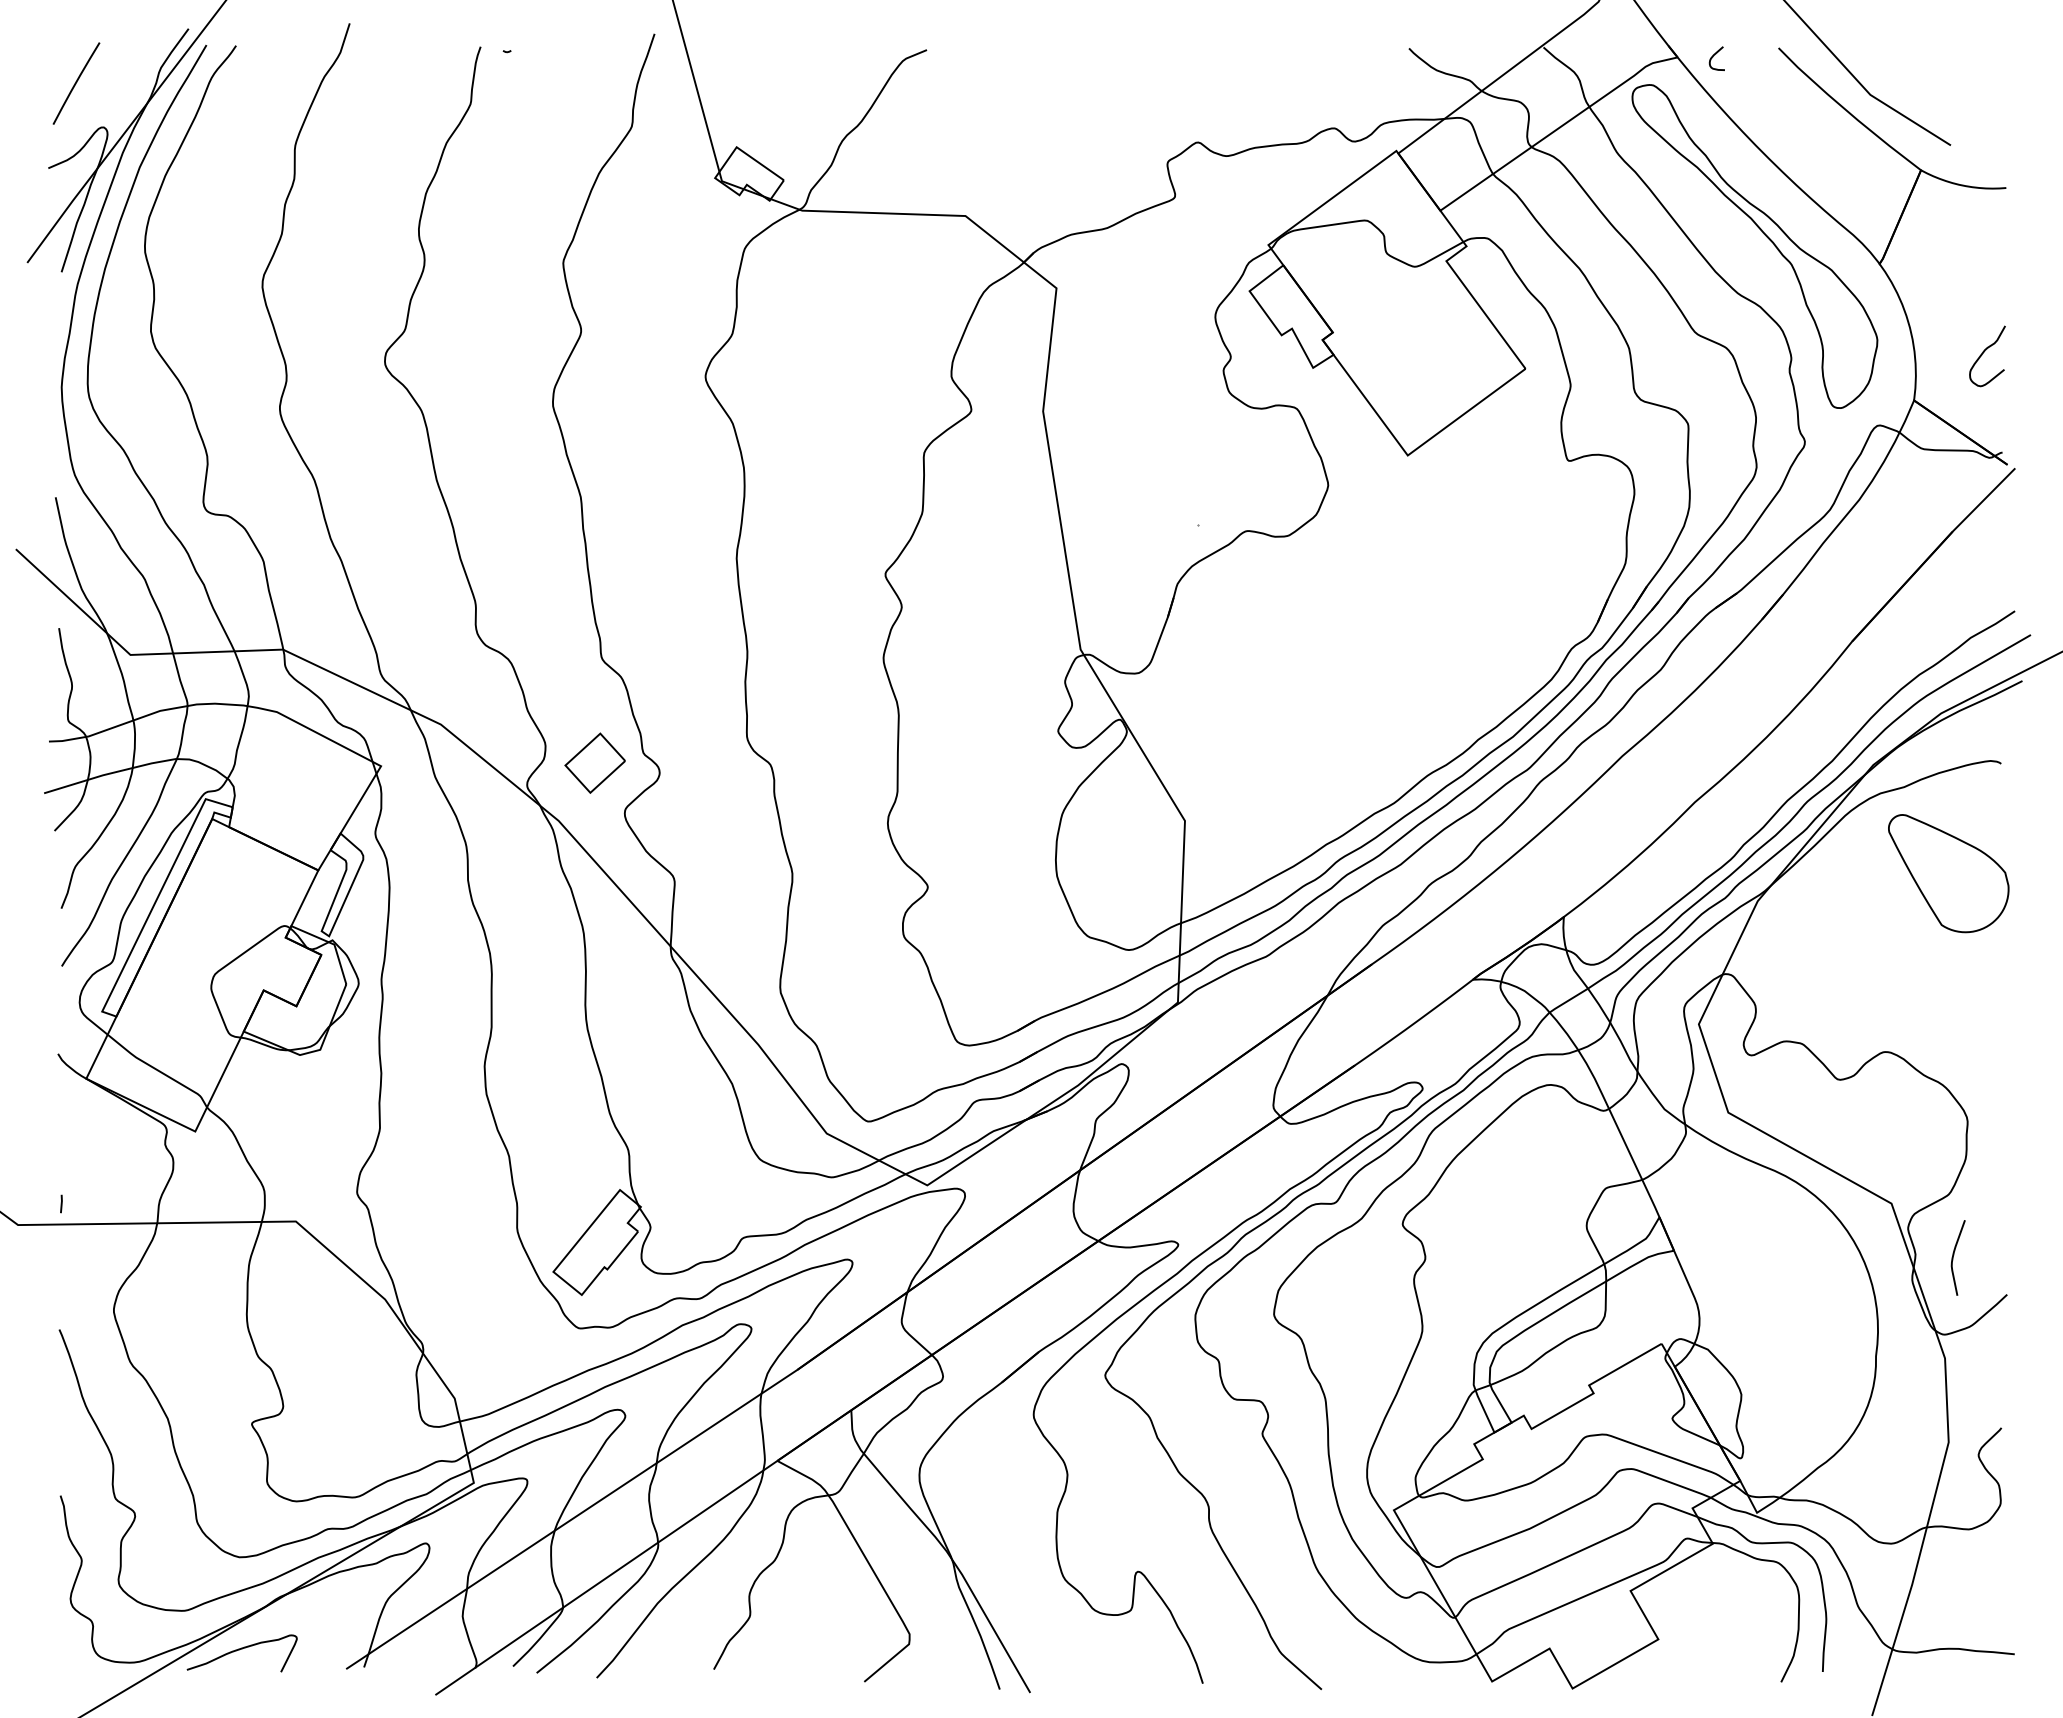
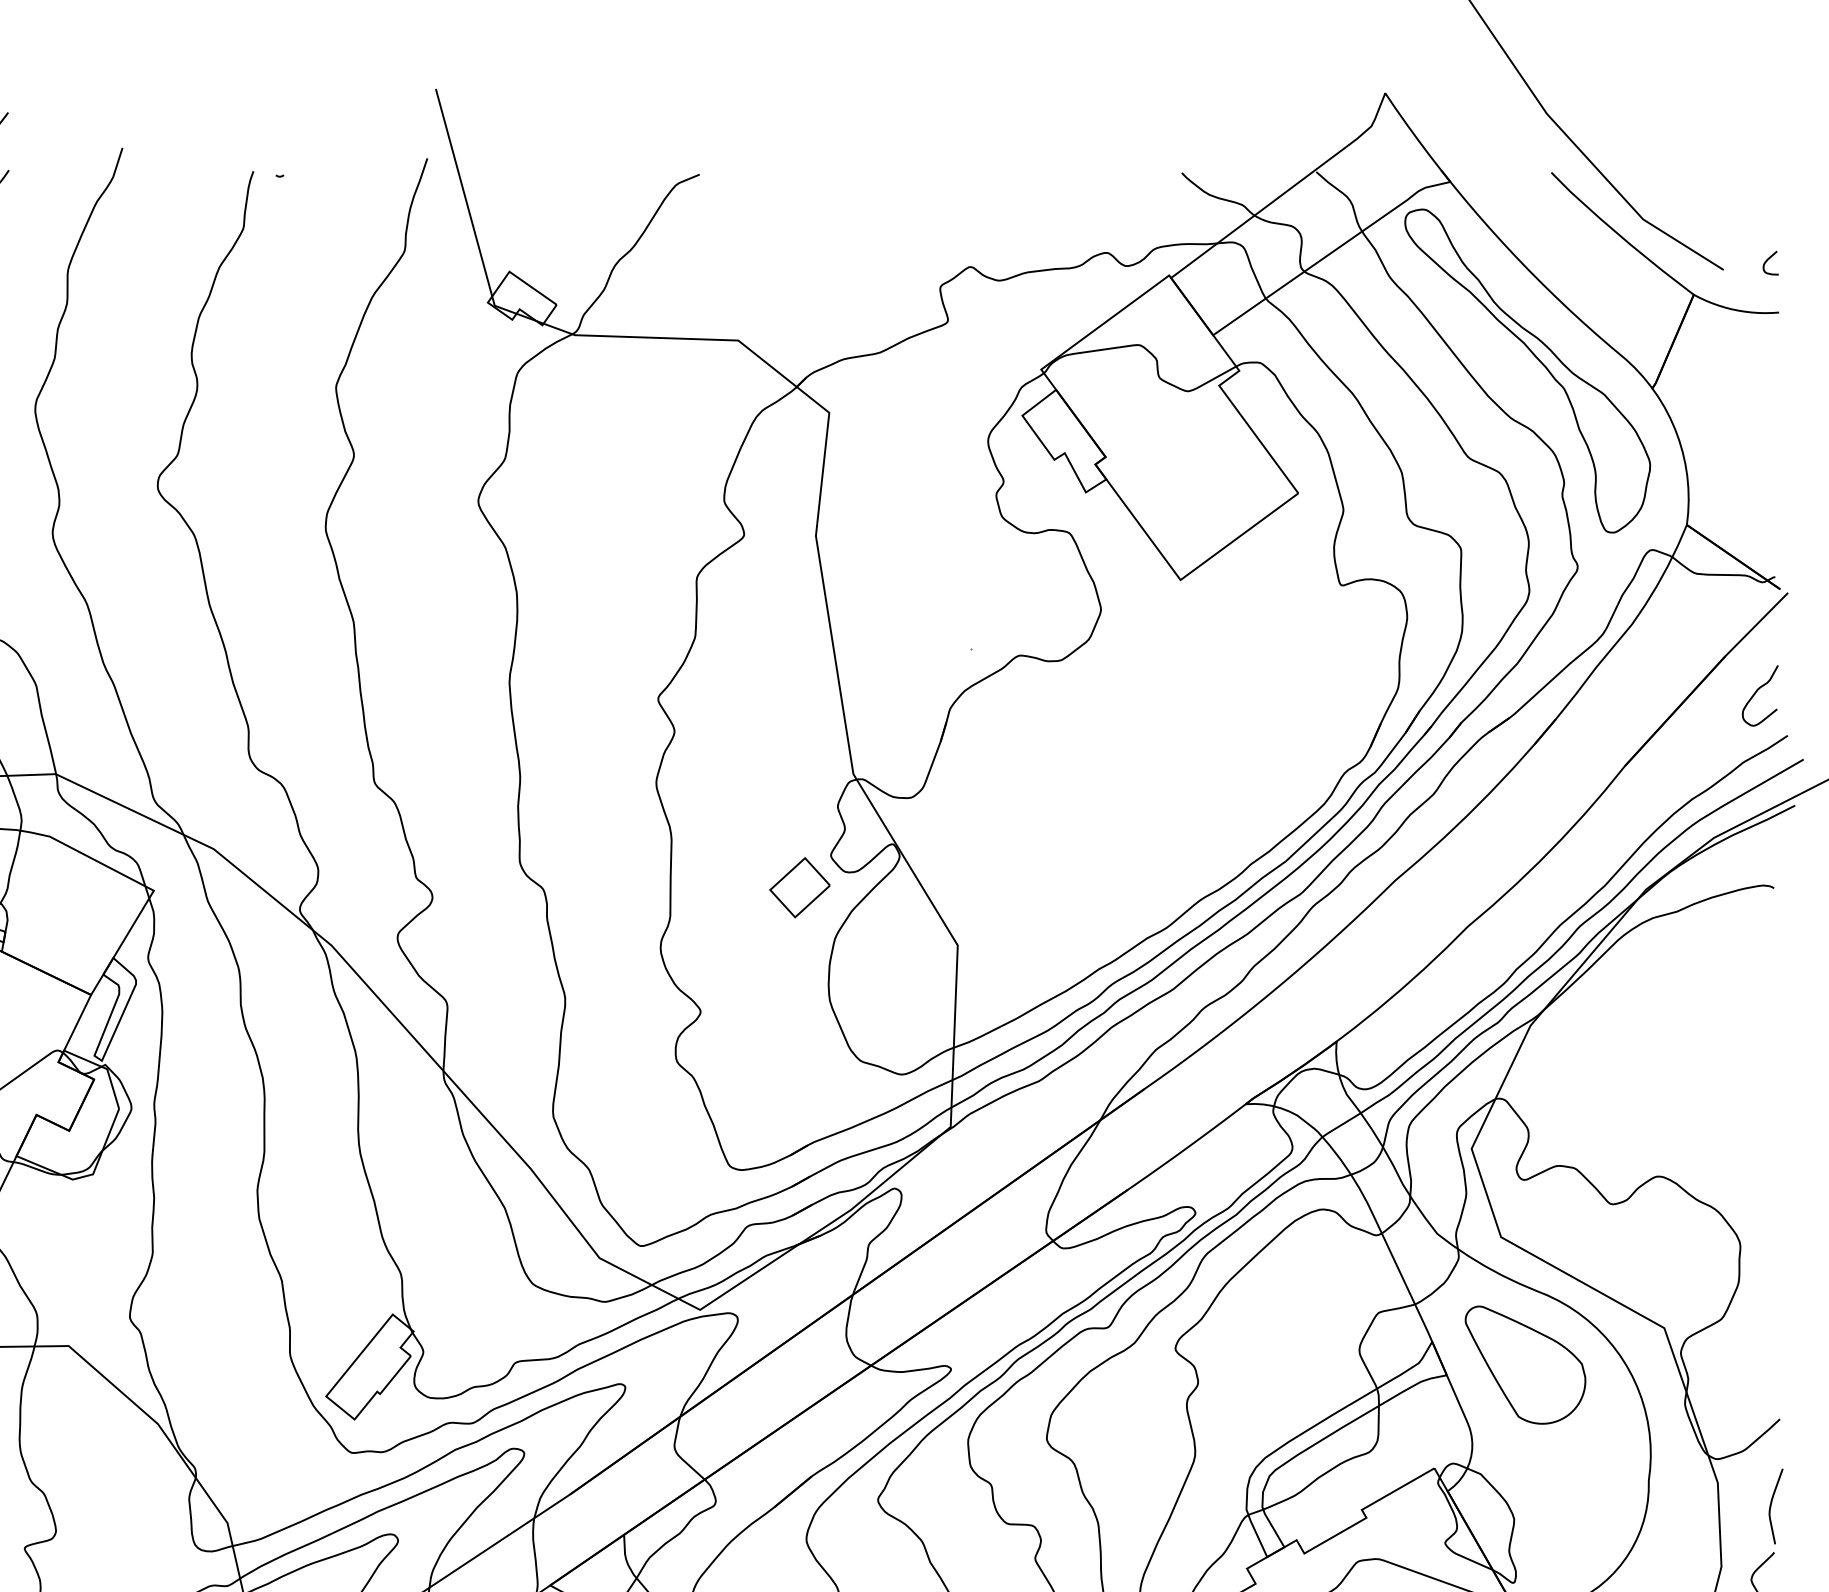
curve: (1713, 57) -> (1767, 262), moved
curve: (1984, 352) -> (1757, 692), moved
part: (594, 762) -> (799, 887), moved
part: (1948, 873) -> (1525, 1365), moved
curve: (1954, 1255) -> (1772, 1504), moved

